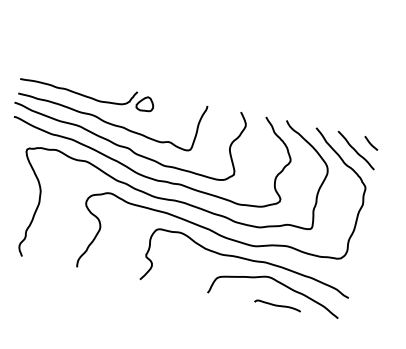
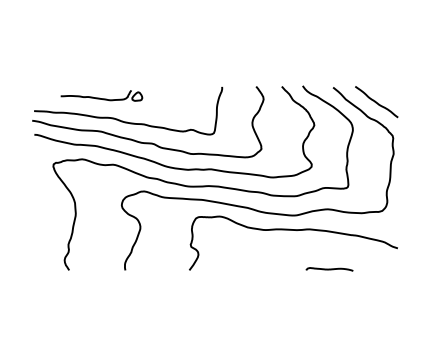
part: (87, 91) -> (101, 95), size x0.6
line: (370, 142) -> (389, 91), removed
curve: (278, 283) -> (326, 247), removed

